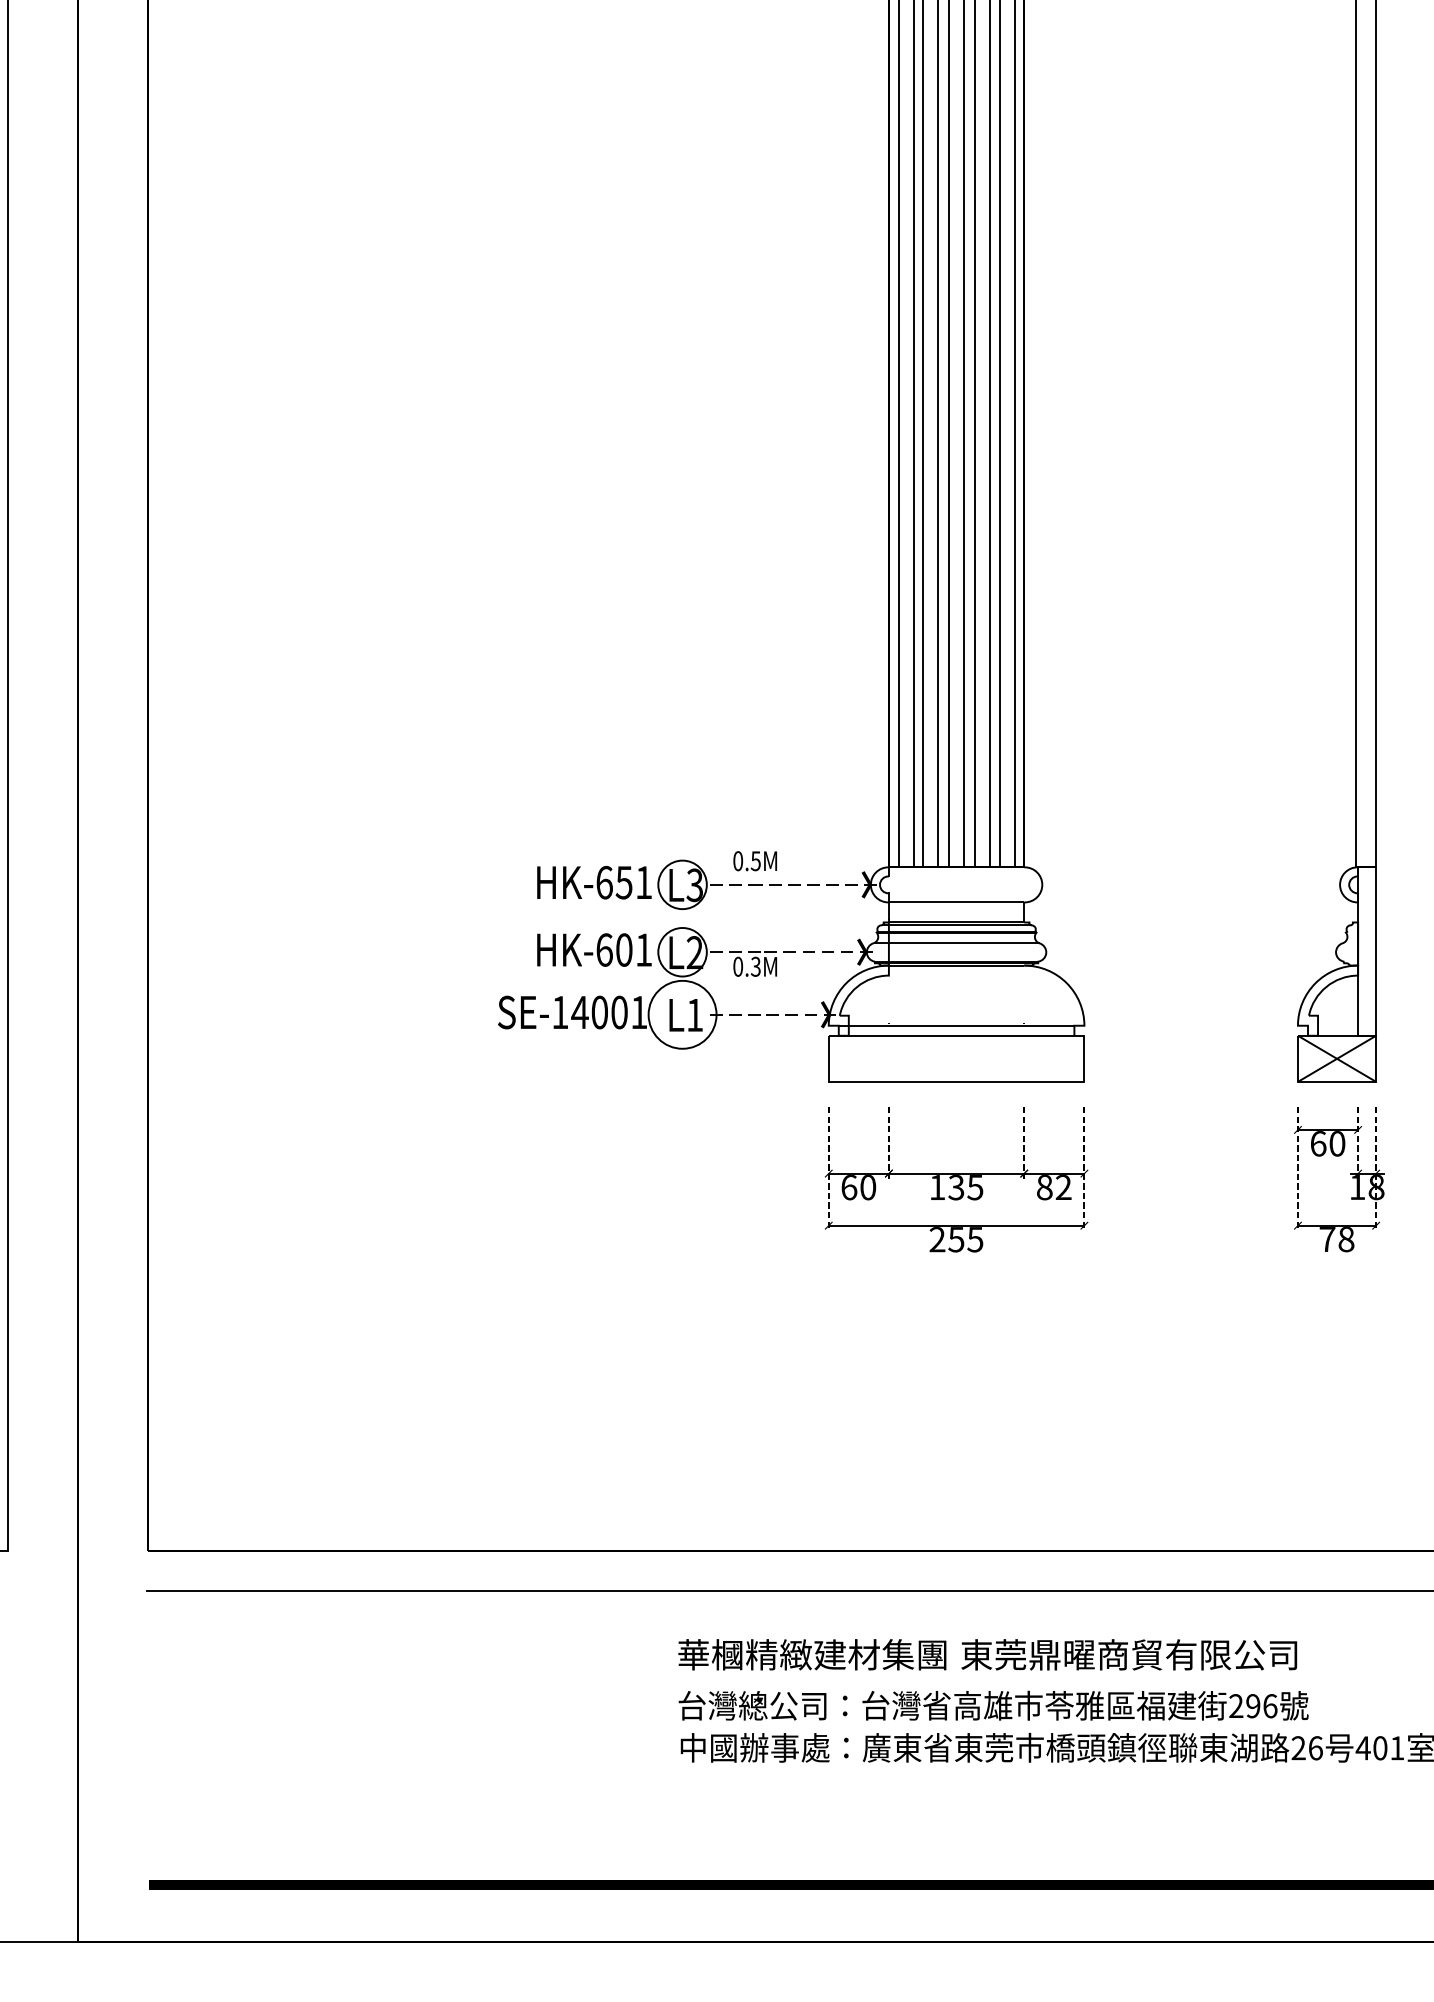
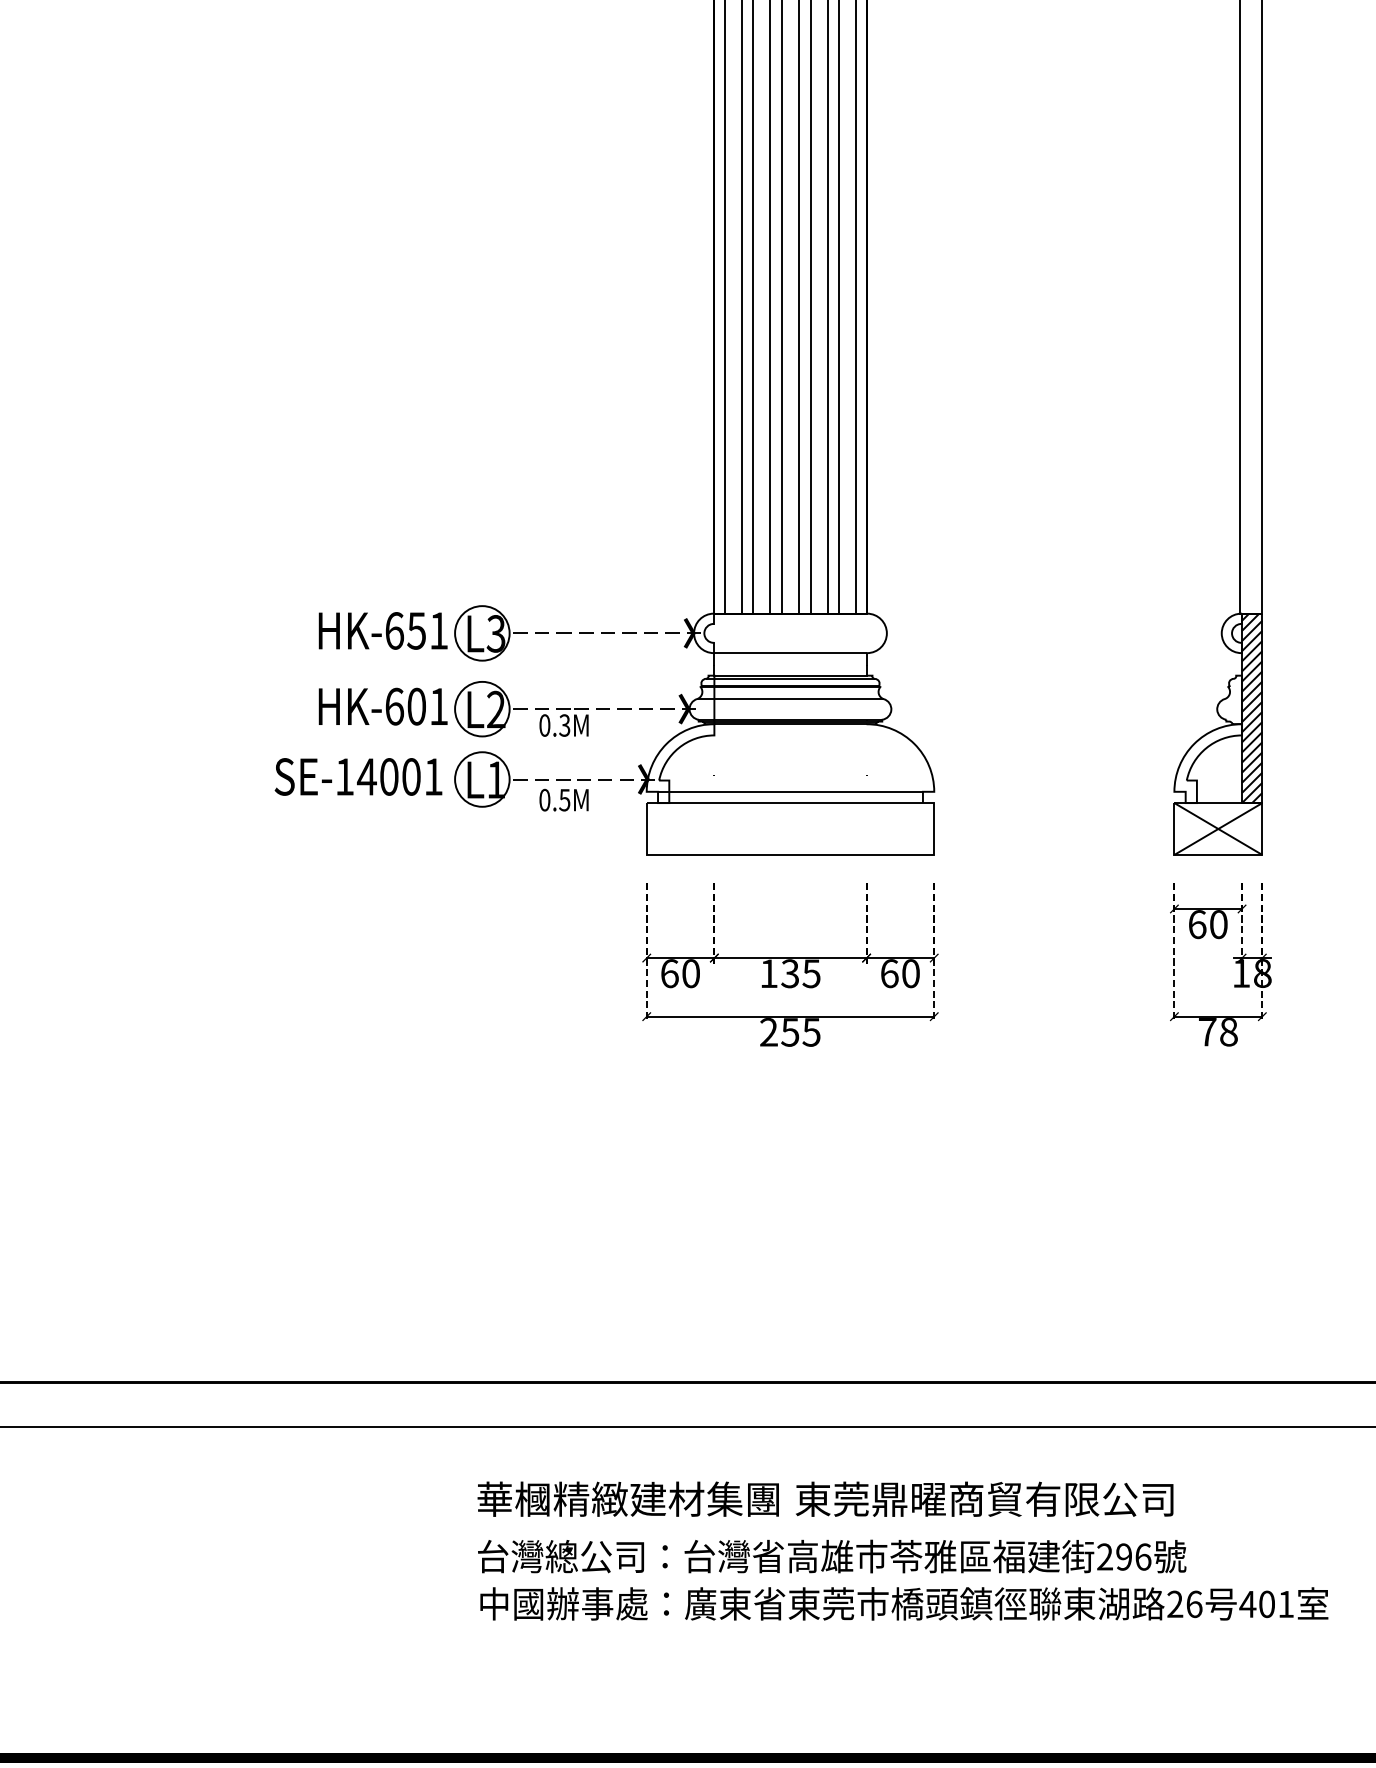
text: (754, 861) -> (563, 800), moved
hatch: (1367, 951) -> (1252, 708), added
circle: (682, 1014) -> (482, 779), size x0.71
text: (1054, 1187) -> (900, 973), 82 -> 60

